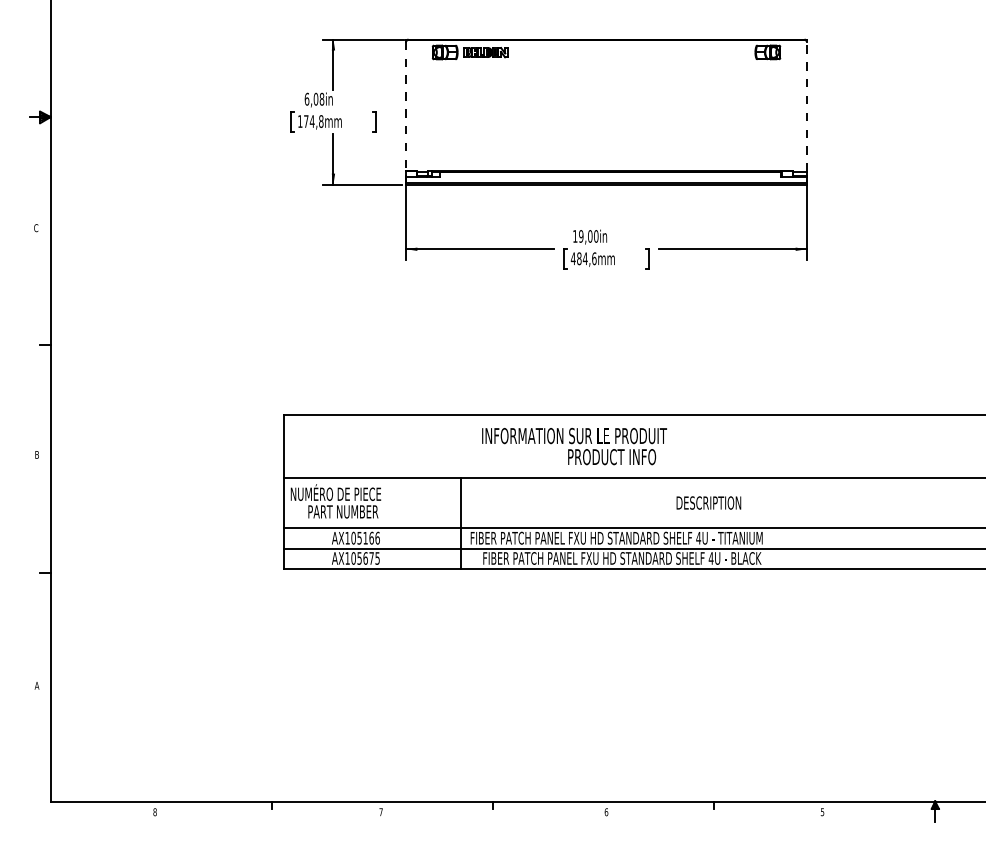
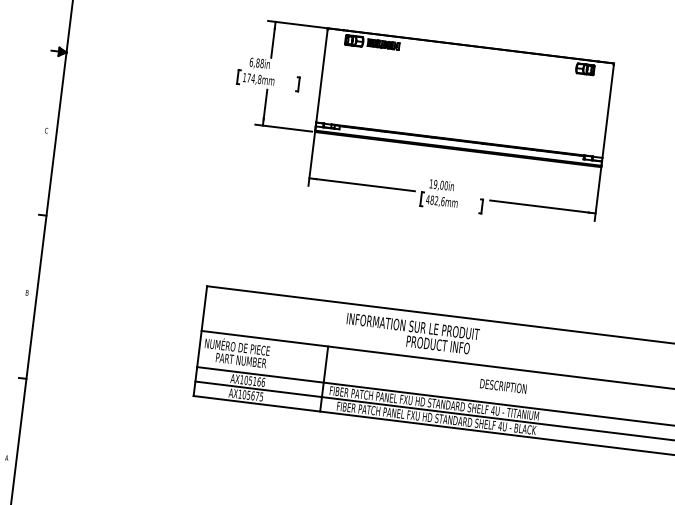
text: (315, 99) -> (257, 63), 6,08in -> 6,88in
line: (406, 106) -> (321, 76), dashed -> solid
line: (806, 106) -> (608, 111), dashed -> solid
text: (584, 258) -> (435, 200), 484,6mm -> 482,6mm

